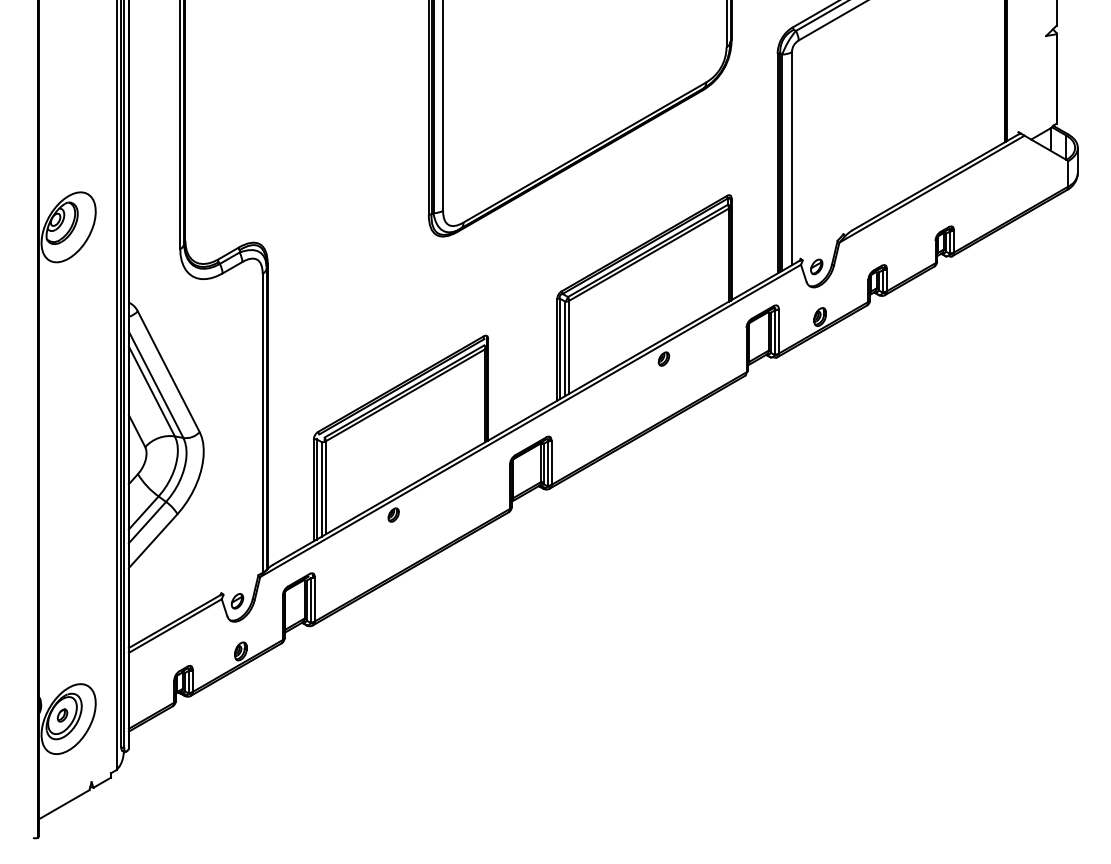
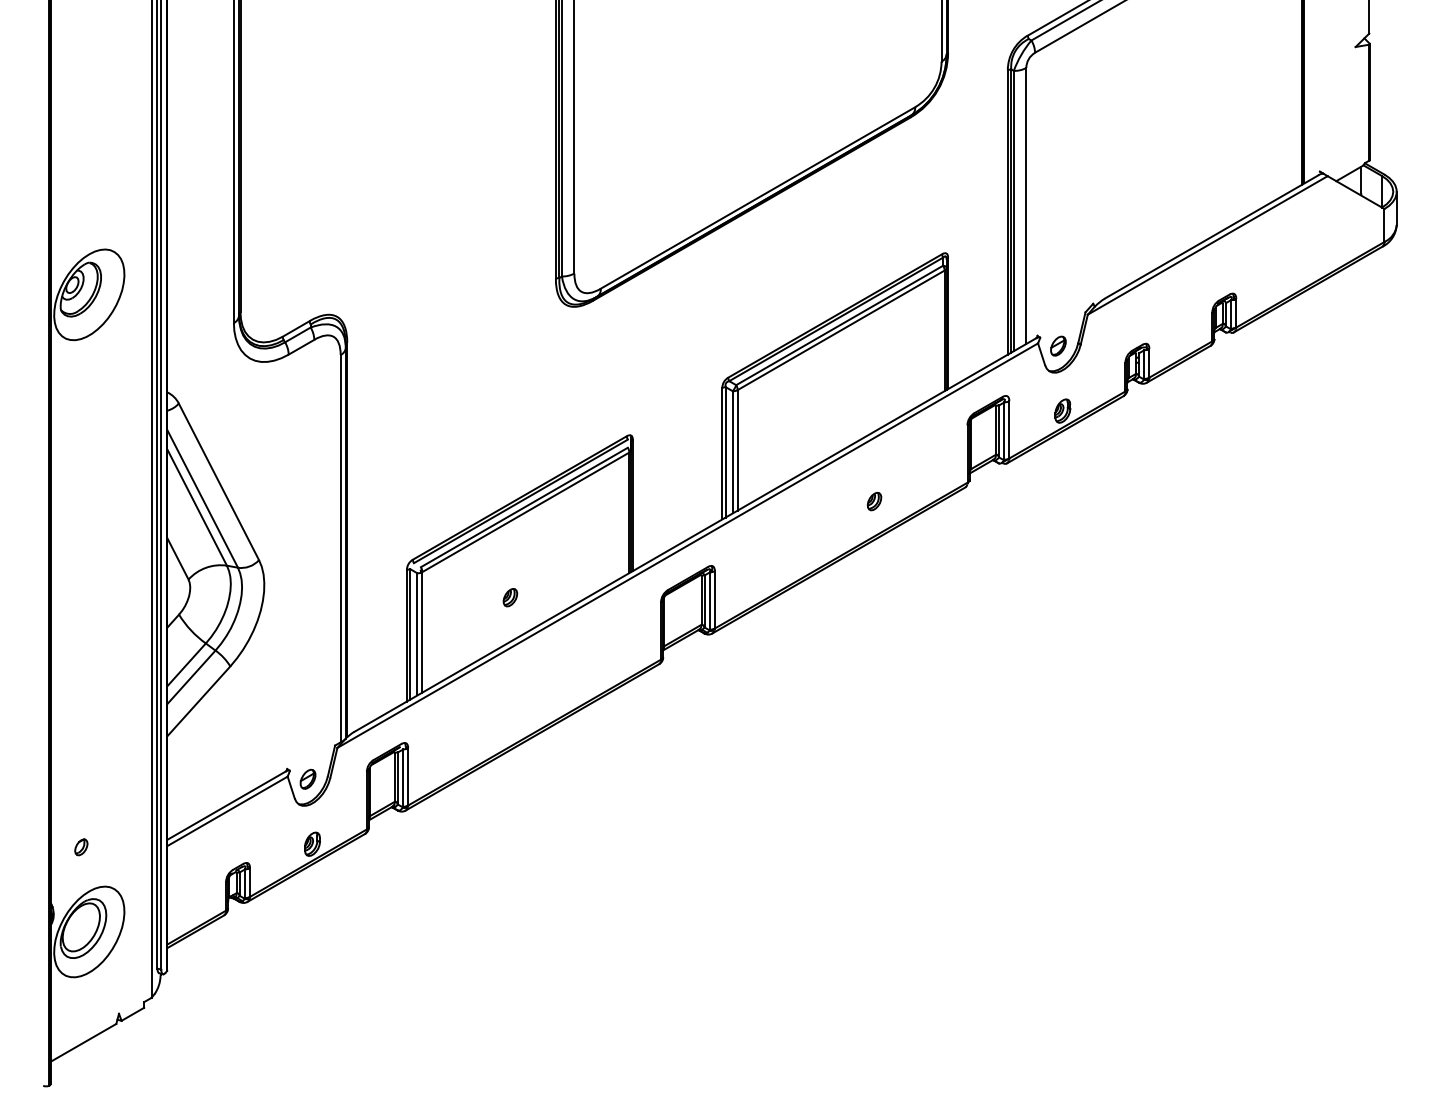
part: (663, 359) -> (874, 501), moved
part: (393, 514) -> (510, 597), moved
part: (62, 715) -> (81, 847), moved

